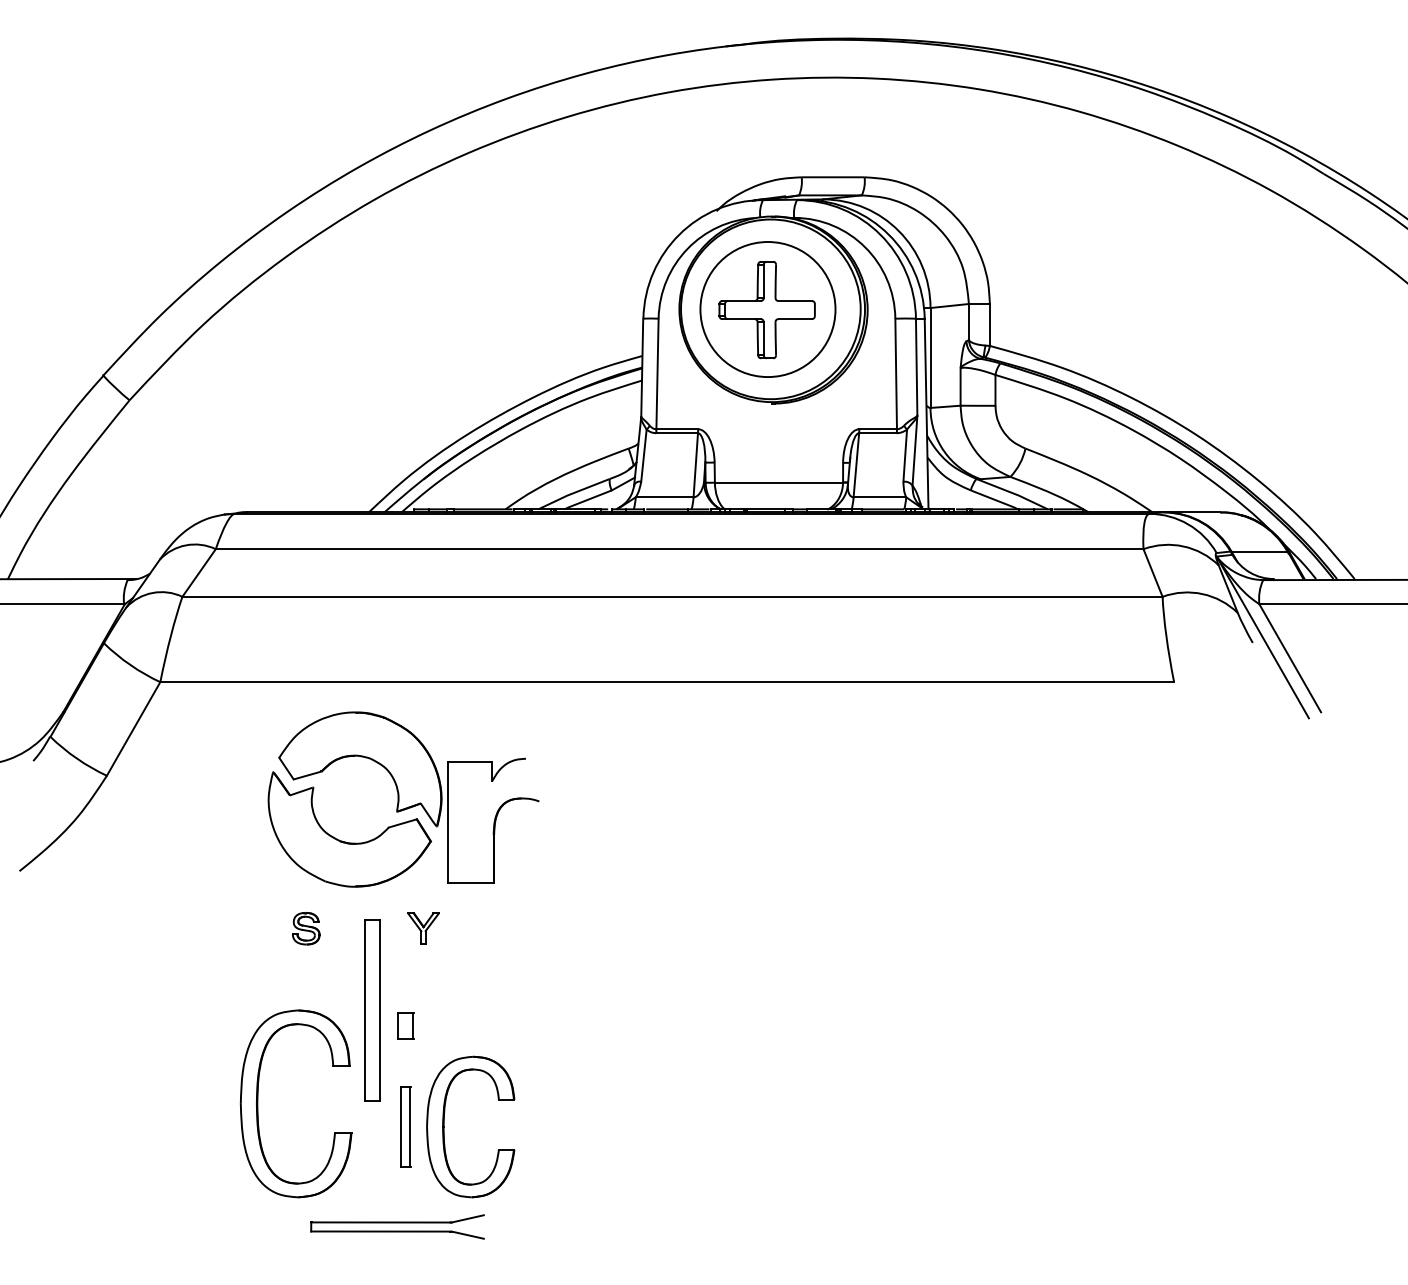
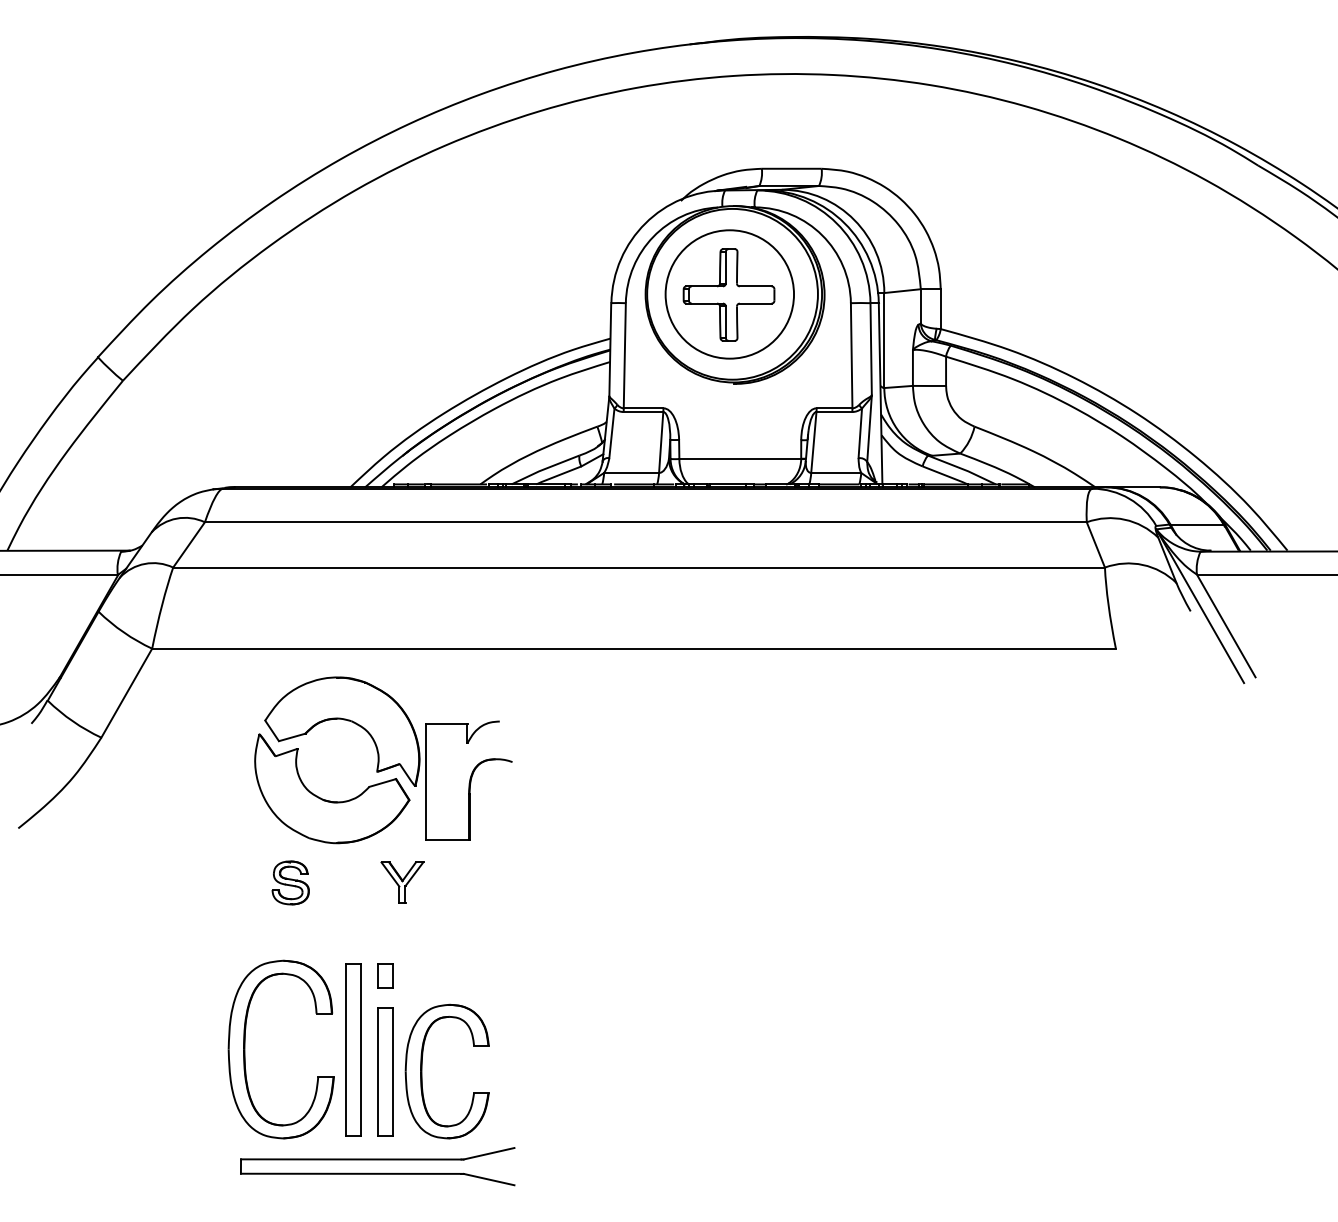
part: (306, 928) -> (291, 882), size x1.43
part: (423, 928) -> (402, 882), size x1.43
part: (372, 1010) -> (353, 1049), moved
part: (405, 1126) -> (385, 1071), size x1.67
part: (397, 1226) -> (377, 1166), size x1.67

